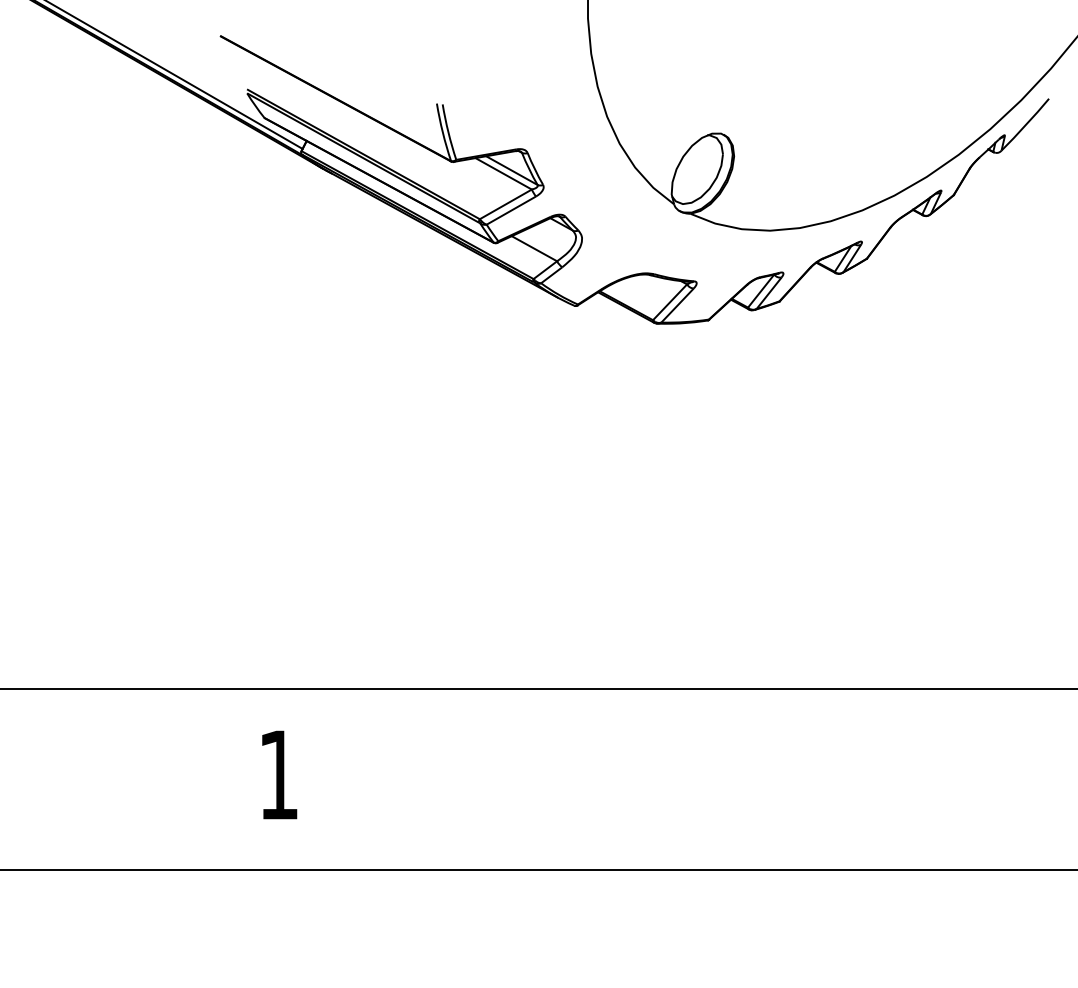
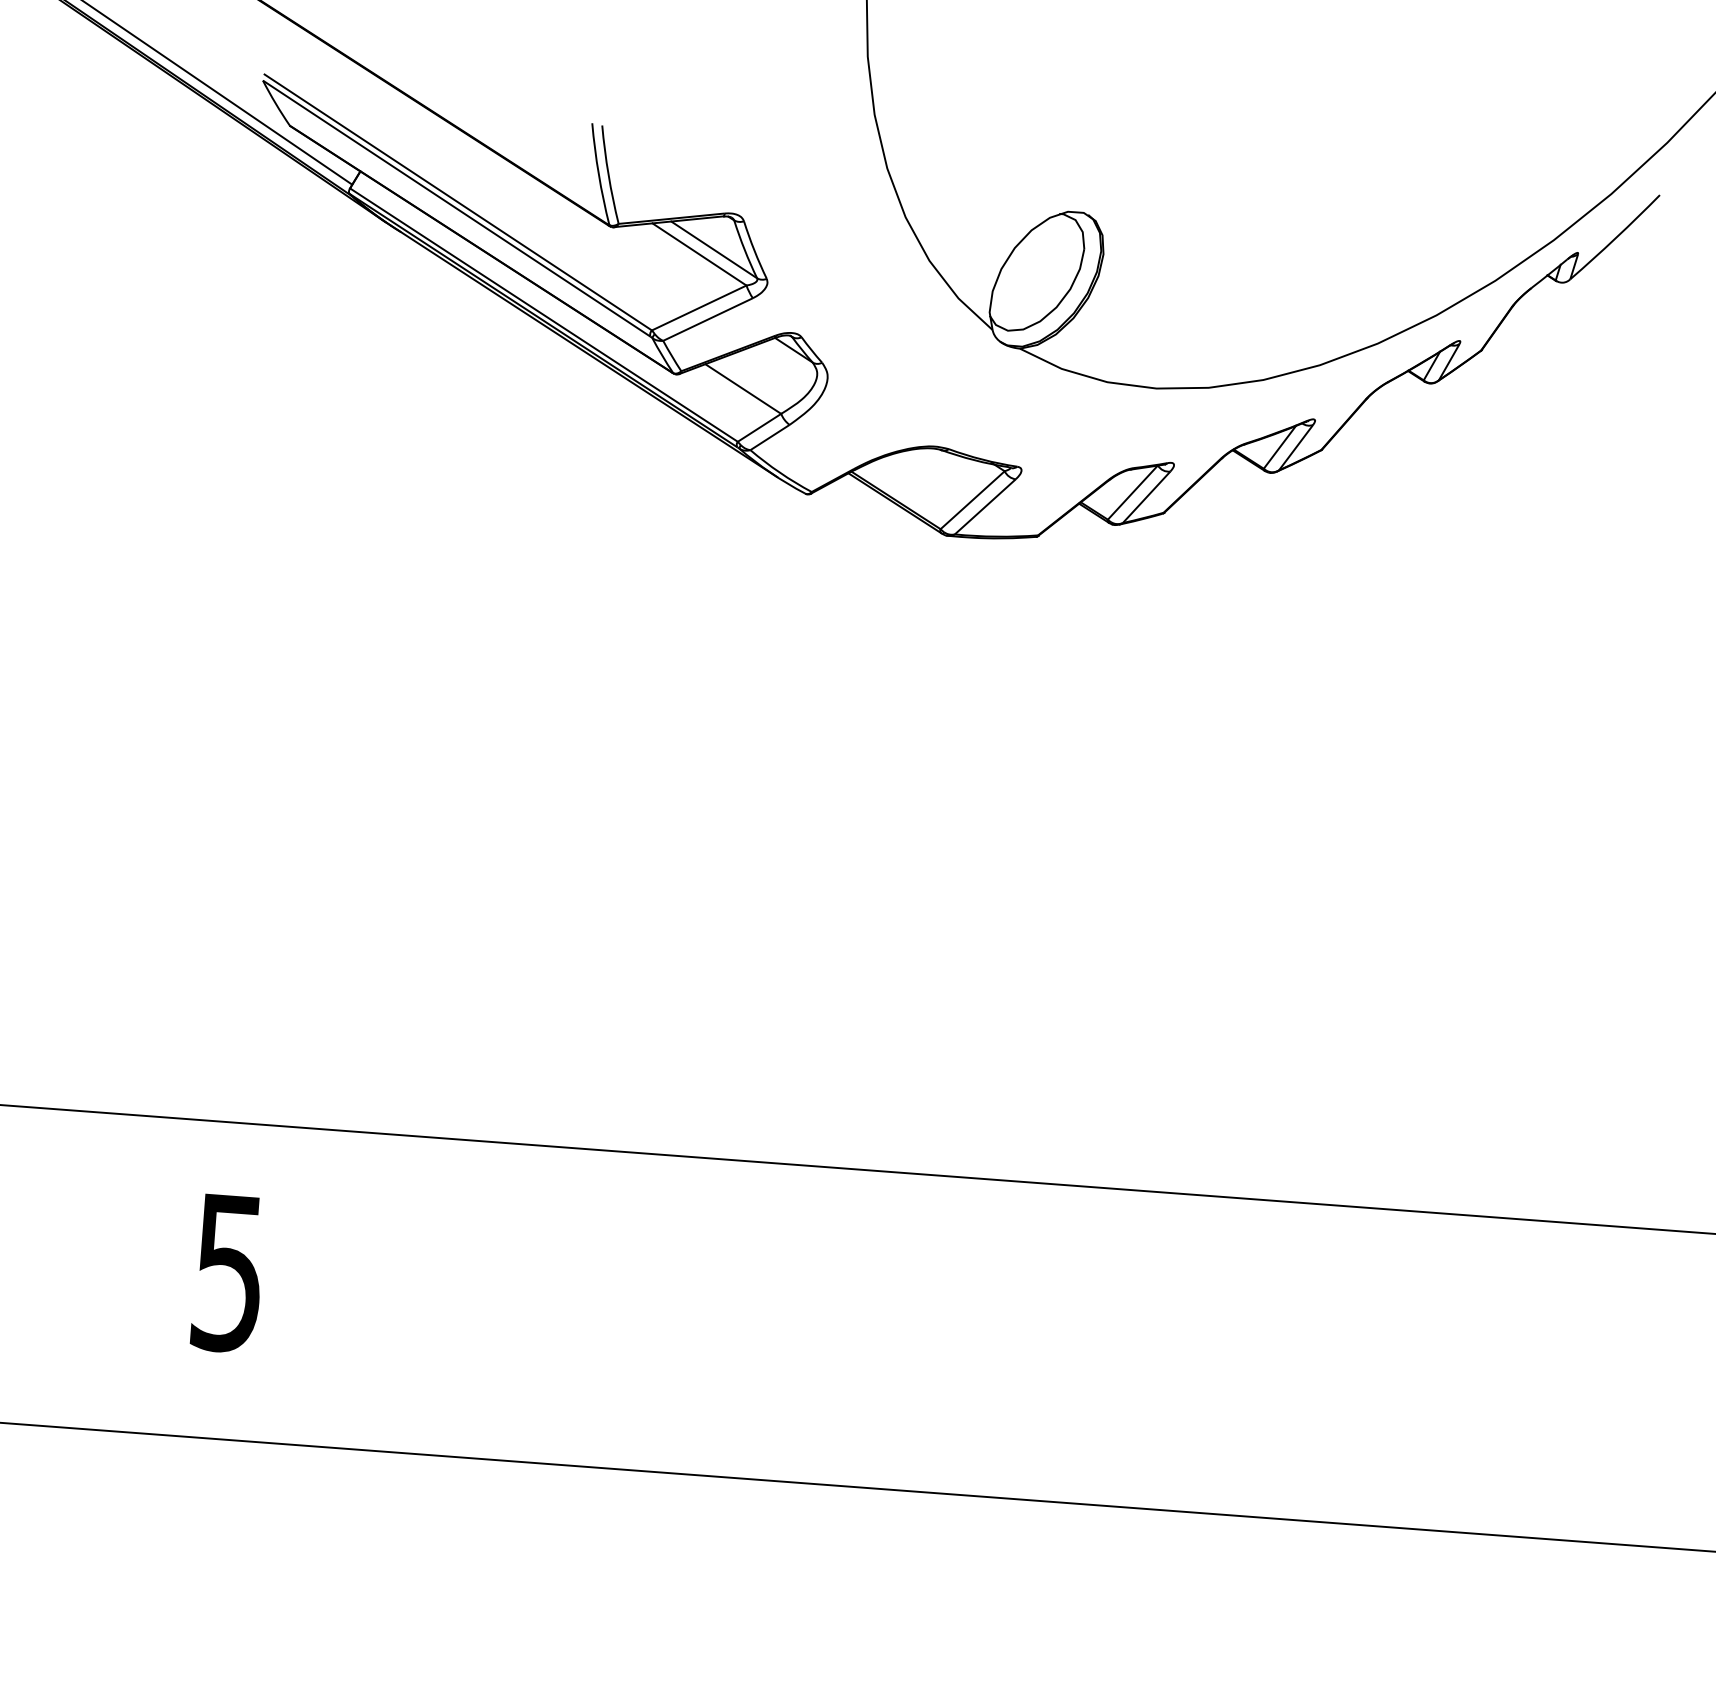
text: (278, 775) -> (228, 1273), 1 -> 5

